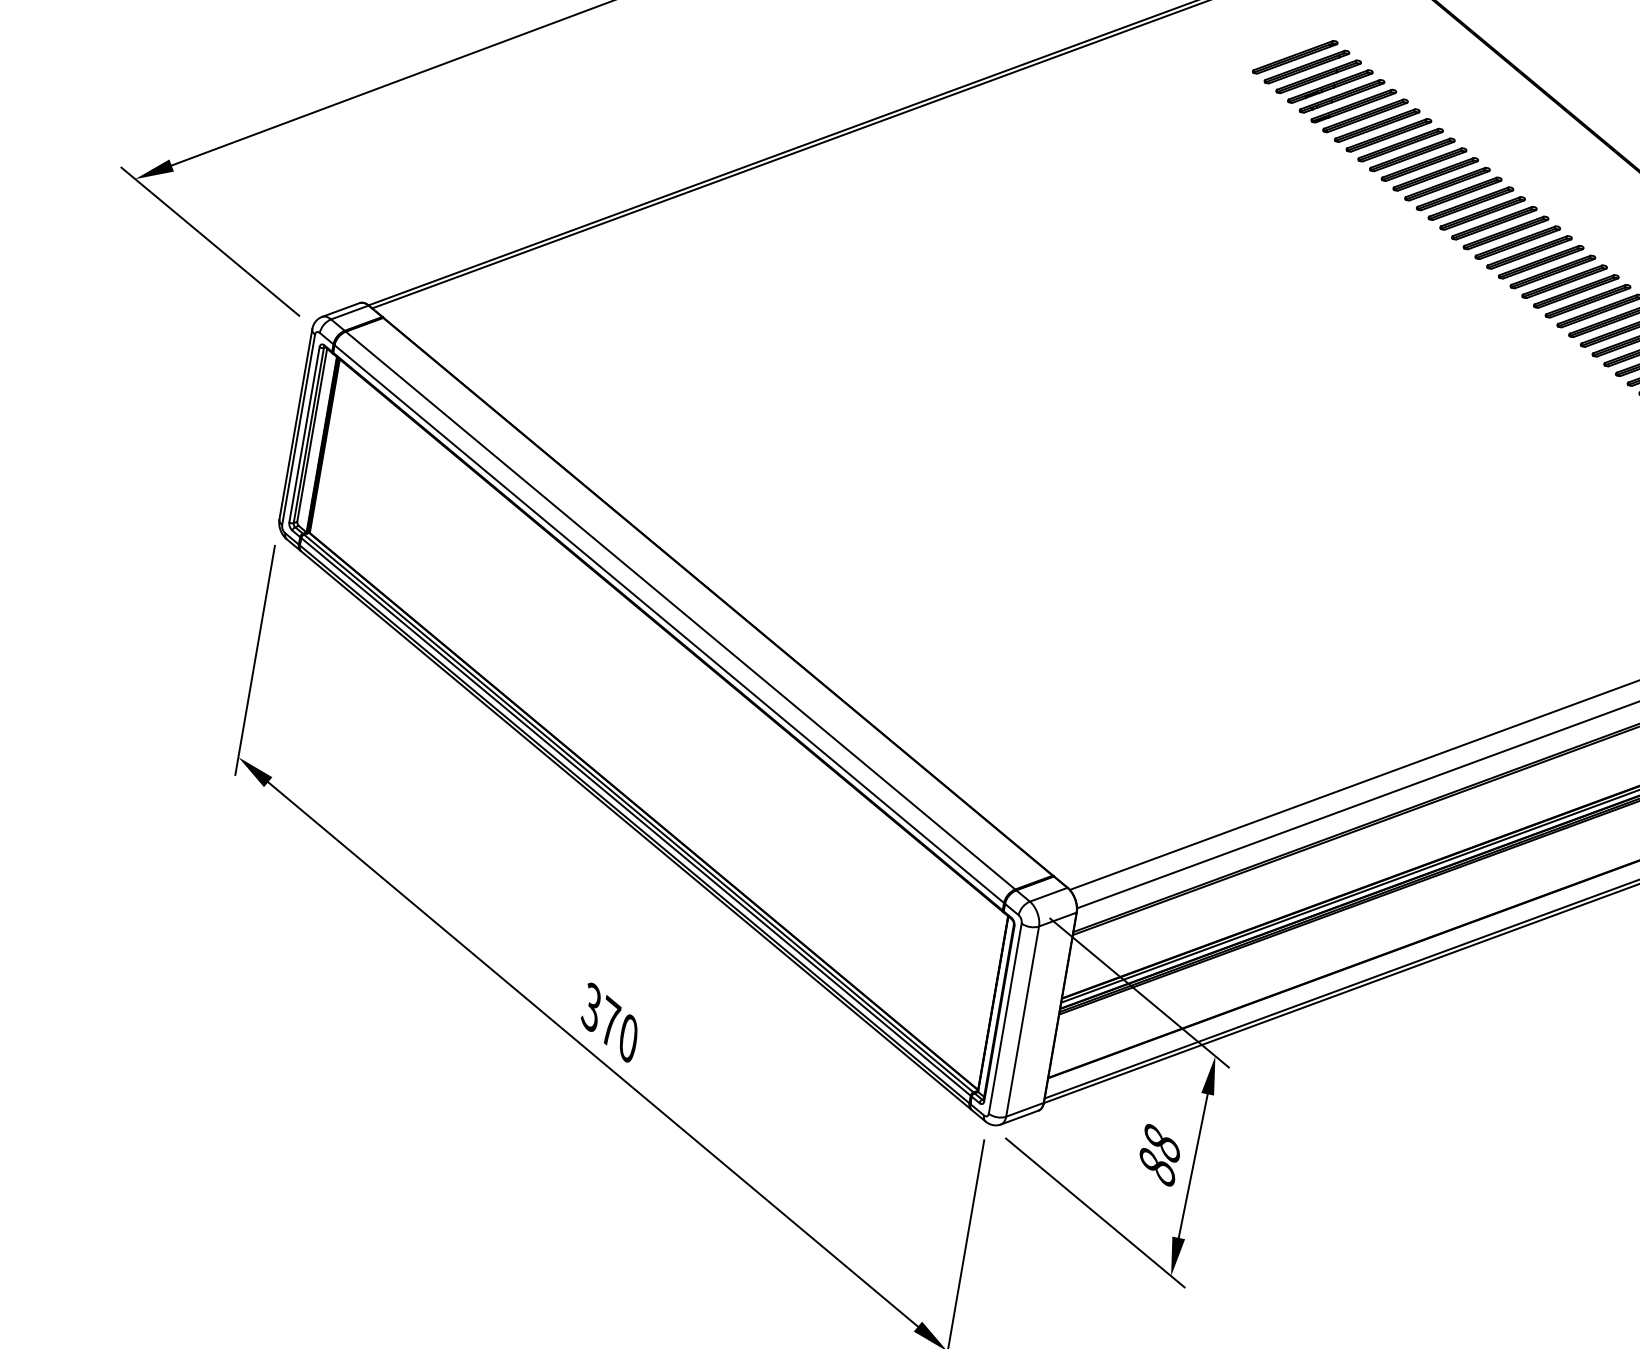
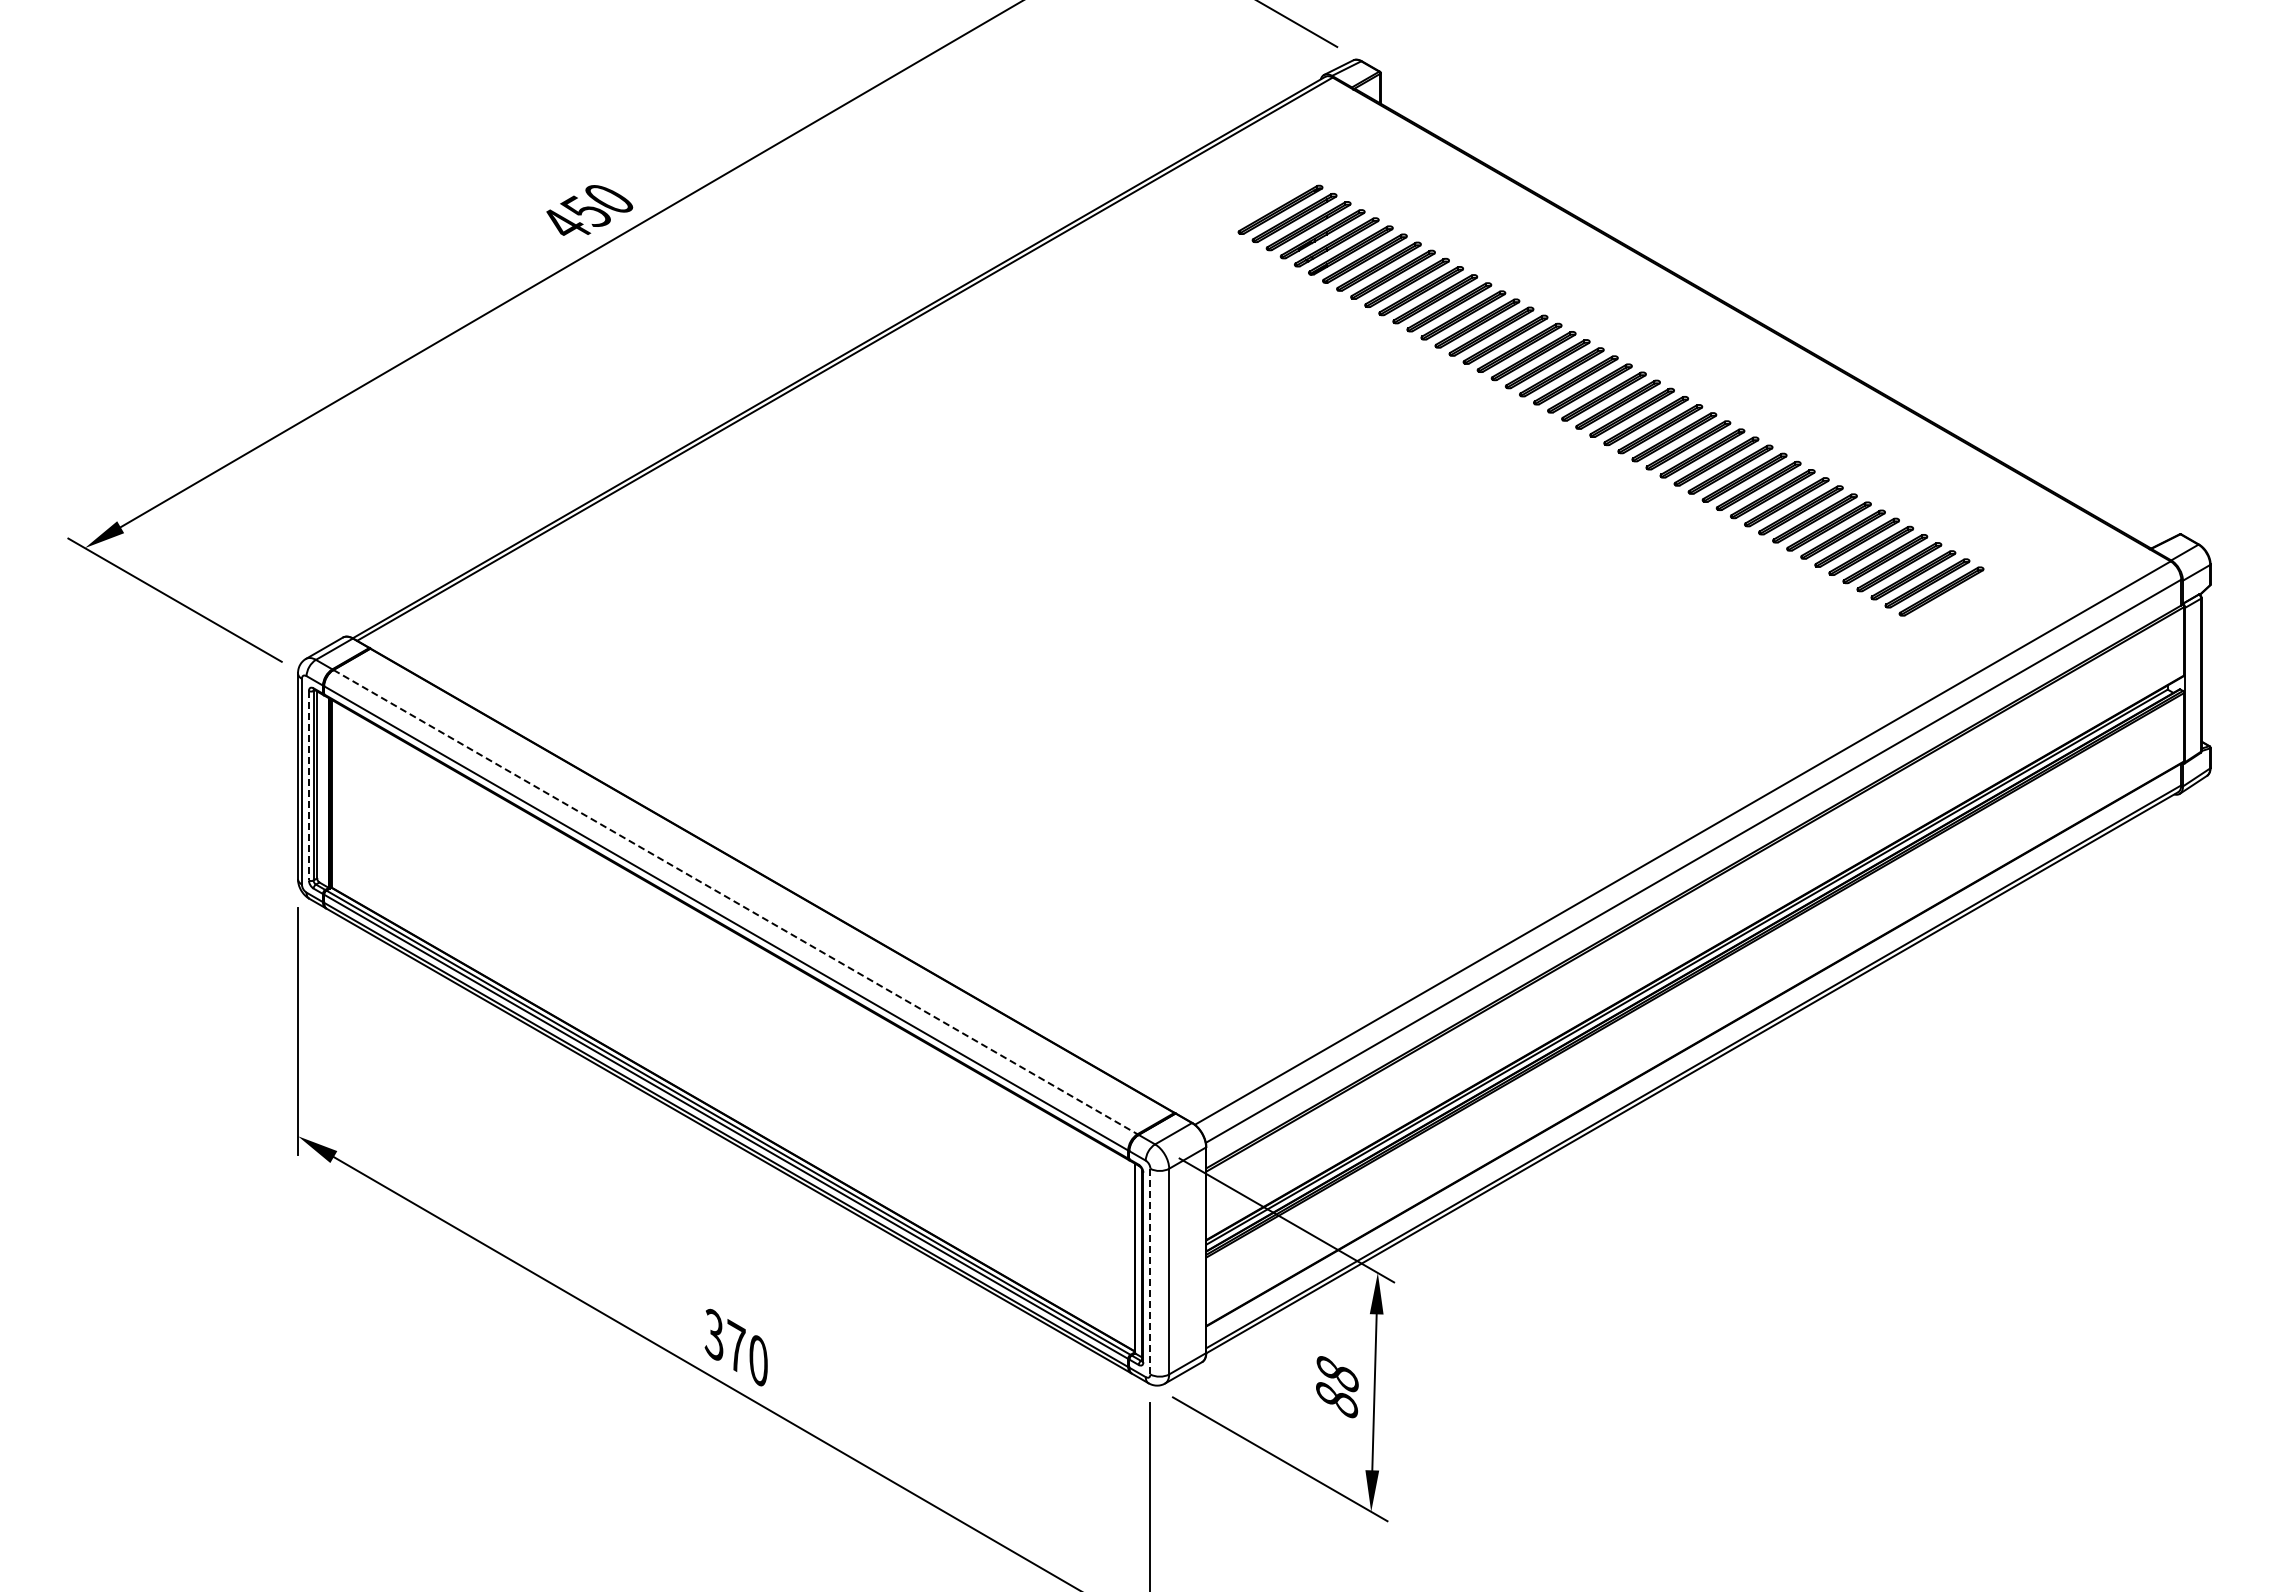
line: (304, 434) -> (308, 785), solid -> dashed
line: (680, 610) -> (735, 902), solid -> dashed
line: (1005, 1018) -> (1150, 1271), solid -> dashed

